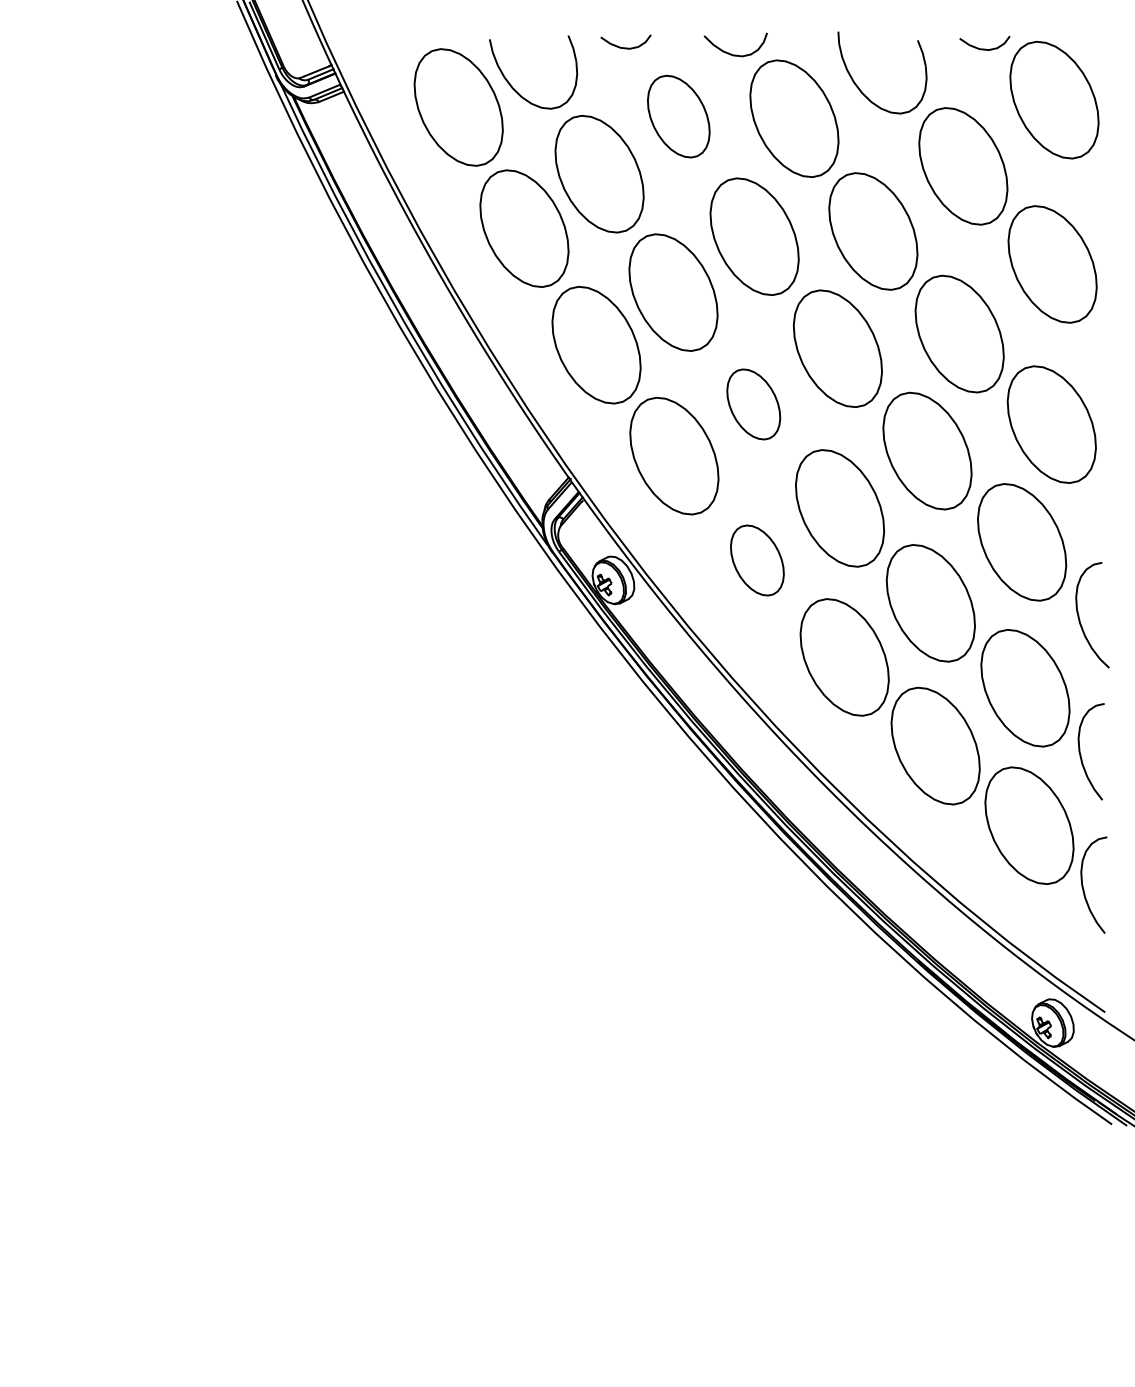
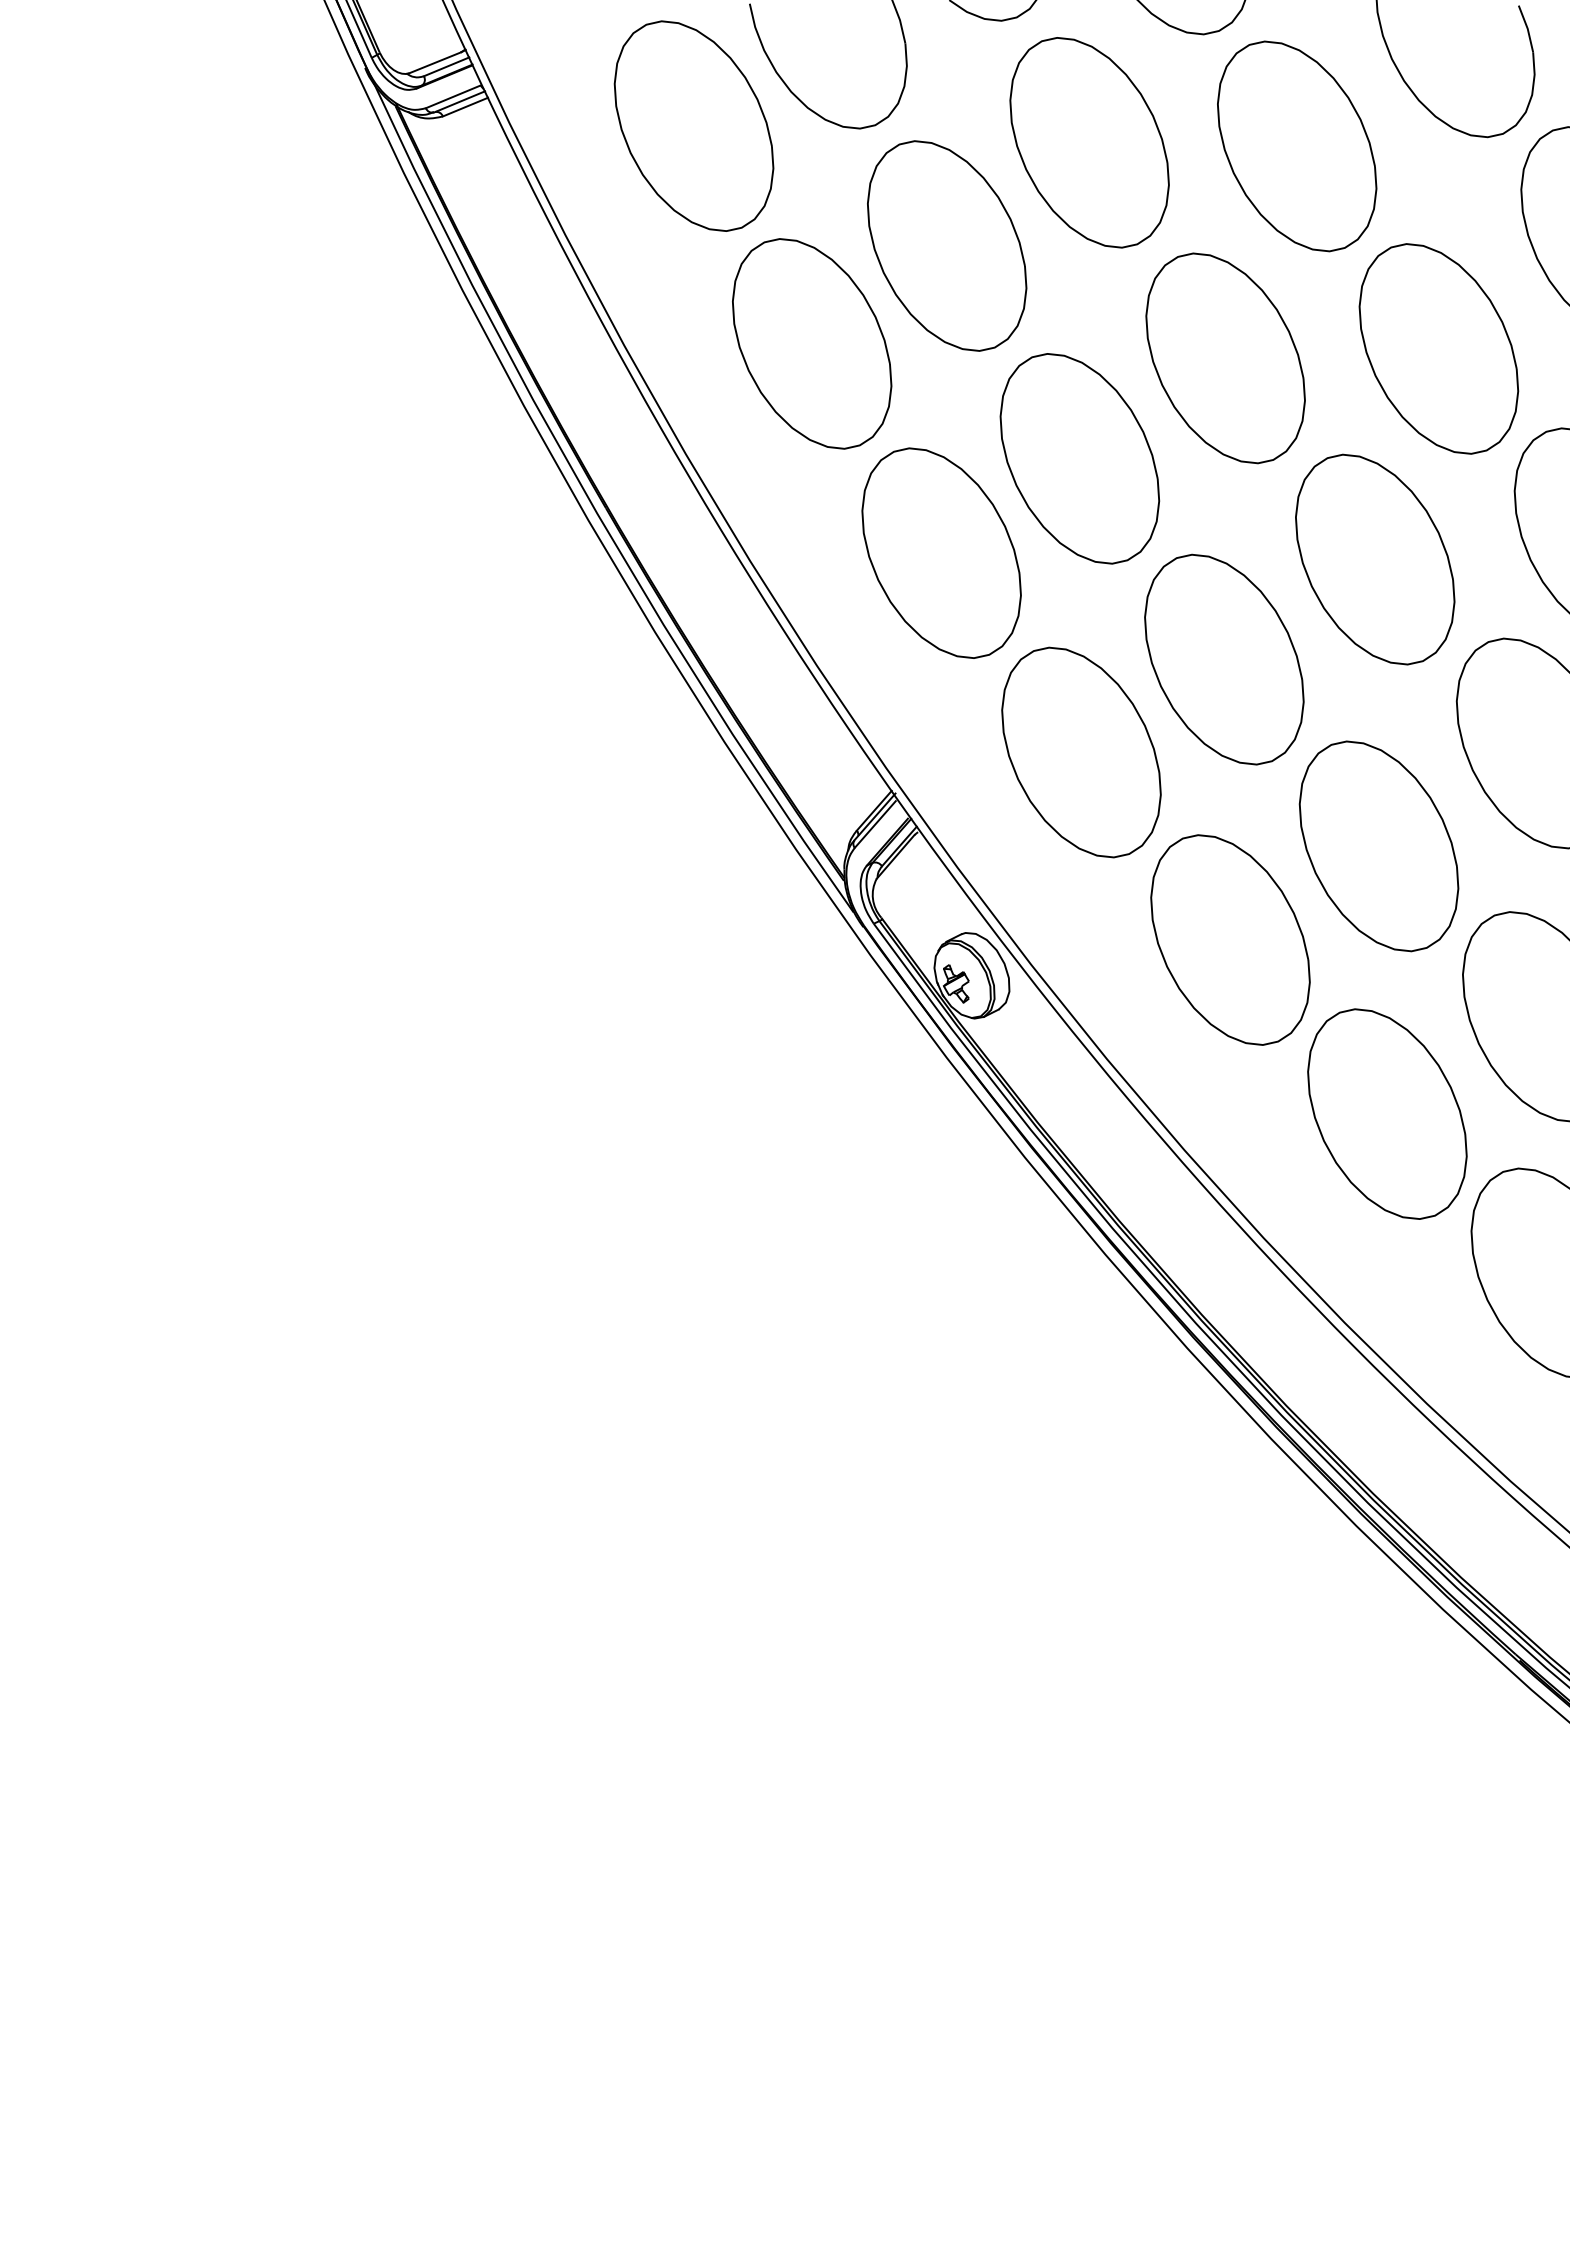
part: (678, 116) -> (1088, 142), size x1.43
part: (753, 404) -> (1223, 659), size x1.67
part: (757, 560) -> (1230, 939), size x1.67

